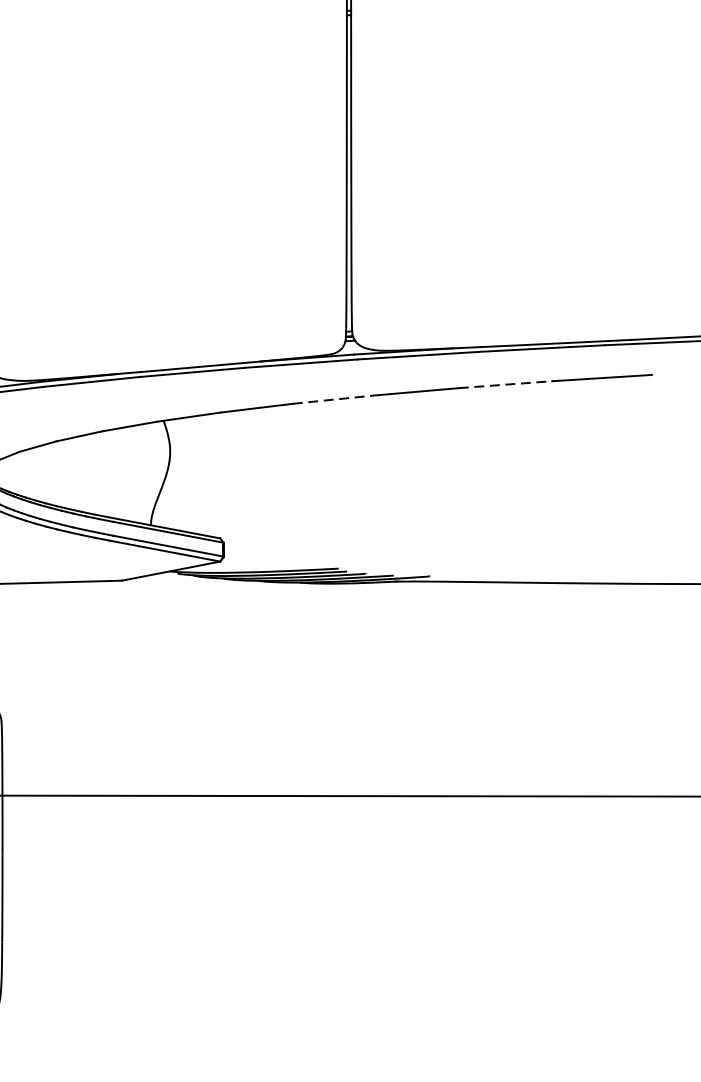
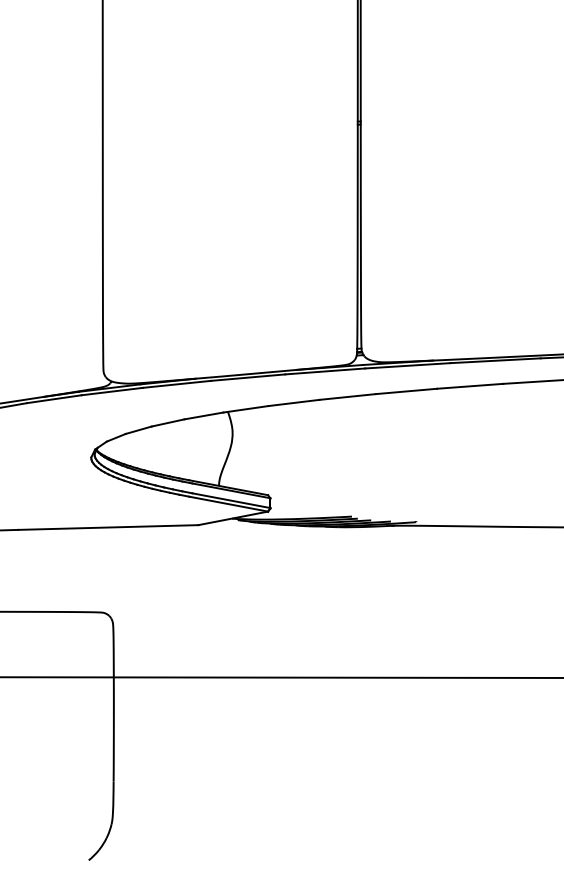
line: (506, 384) -> (470, 386), dashed -> solid
line: (333, 399) -> (348, 396), dashed -> solid

